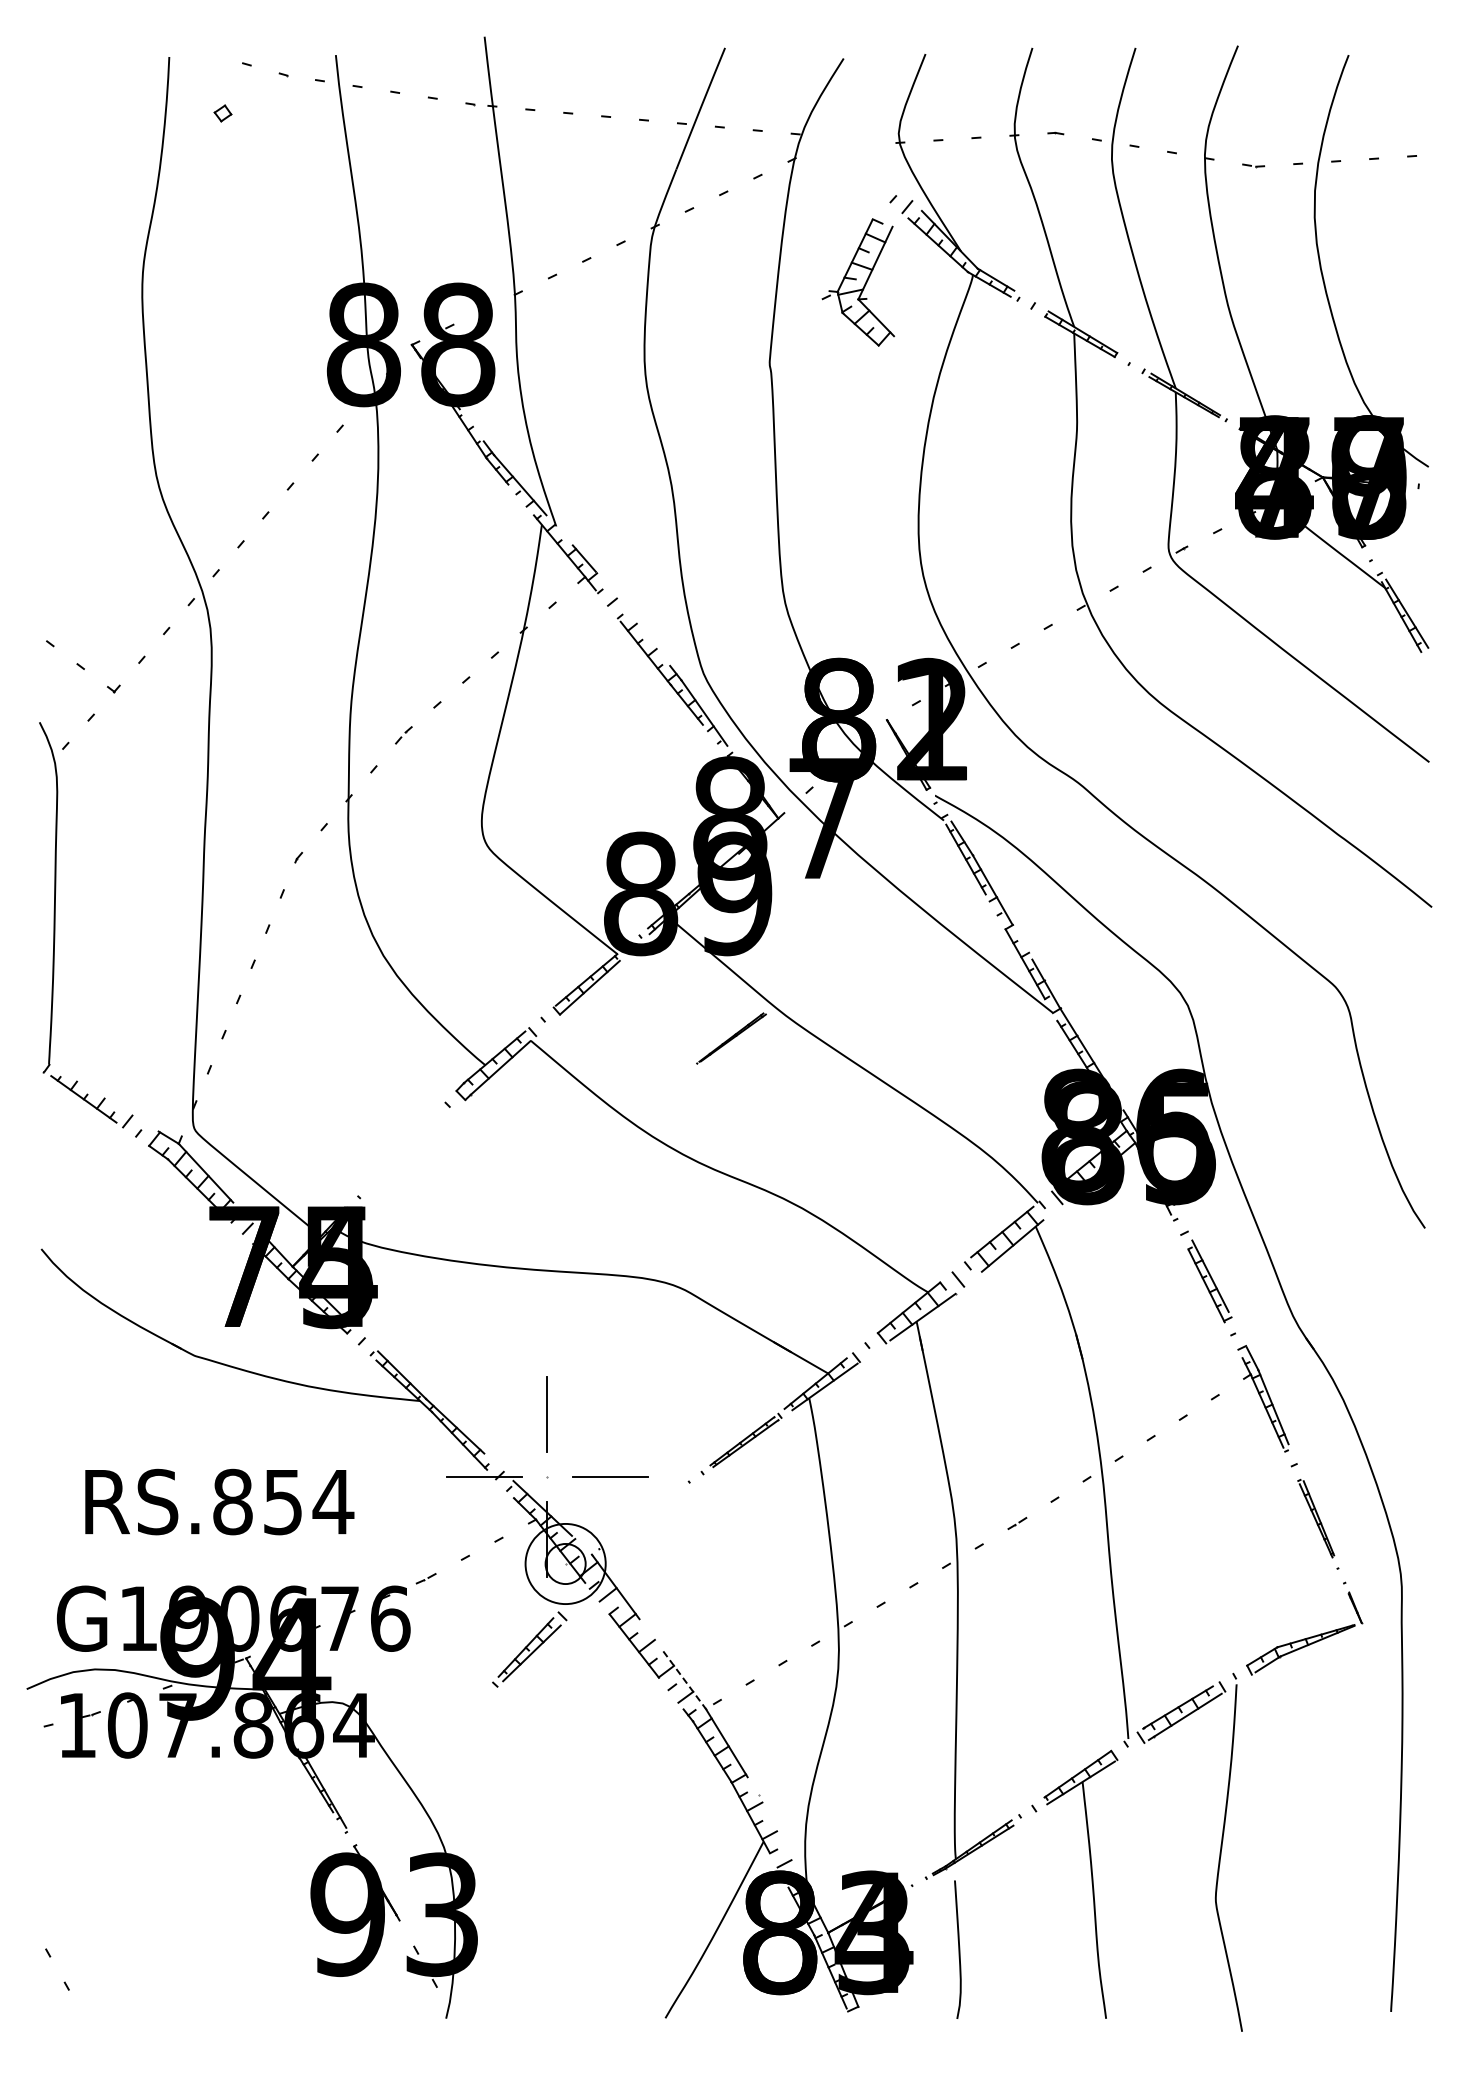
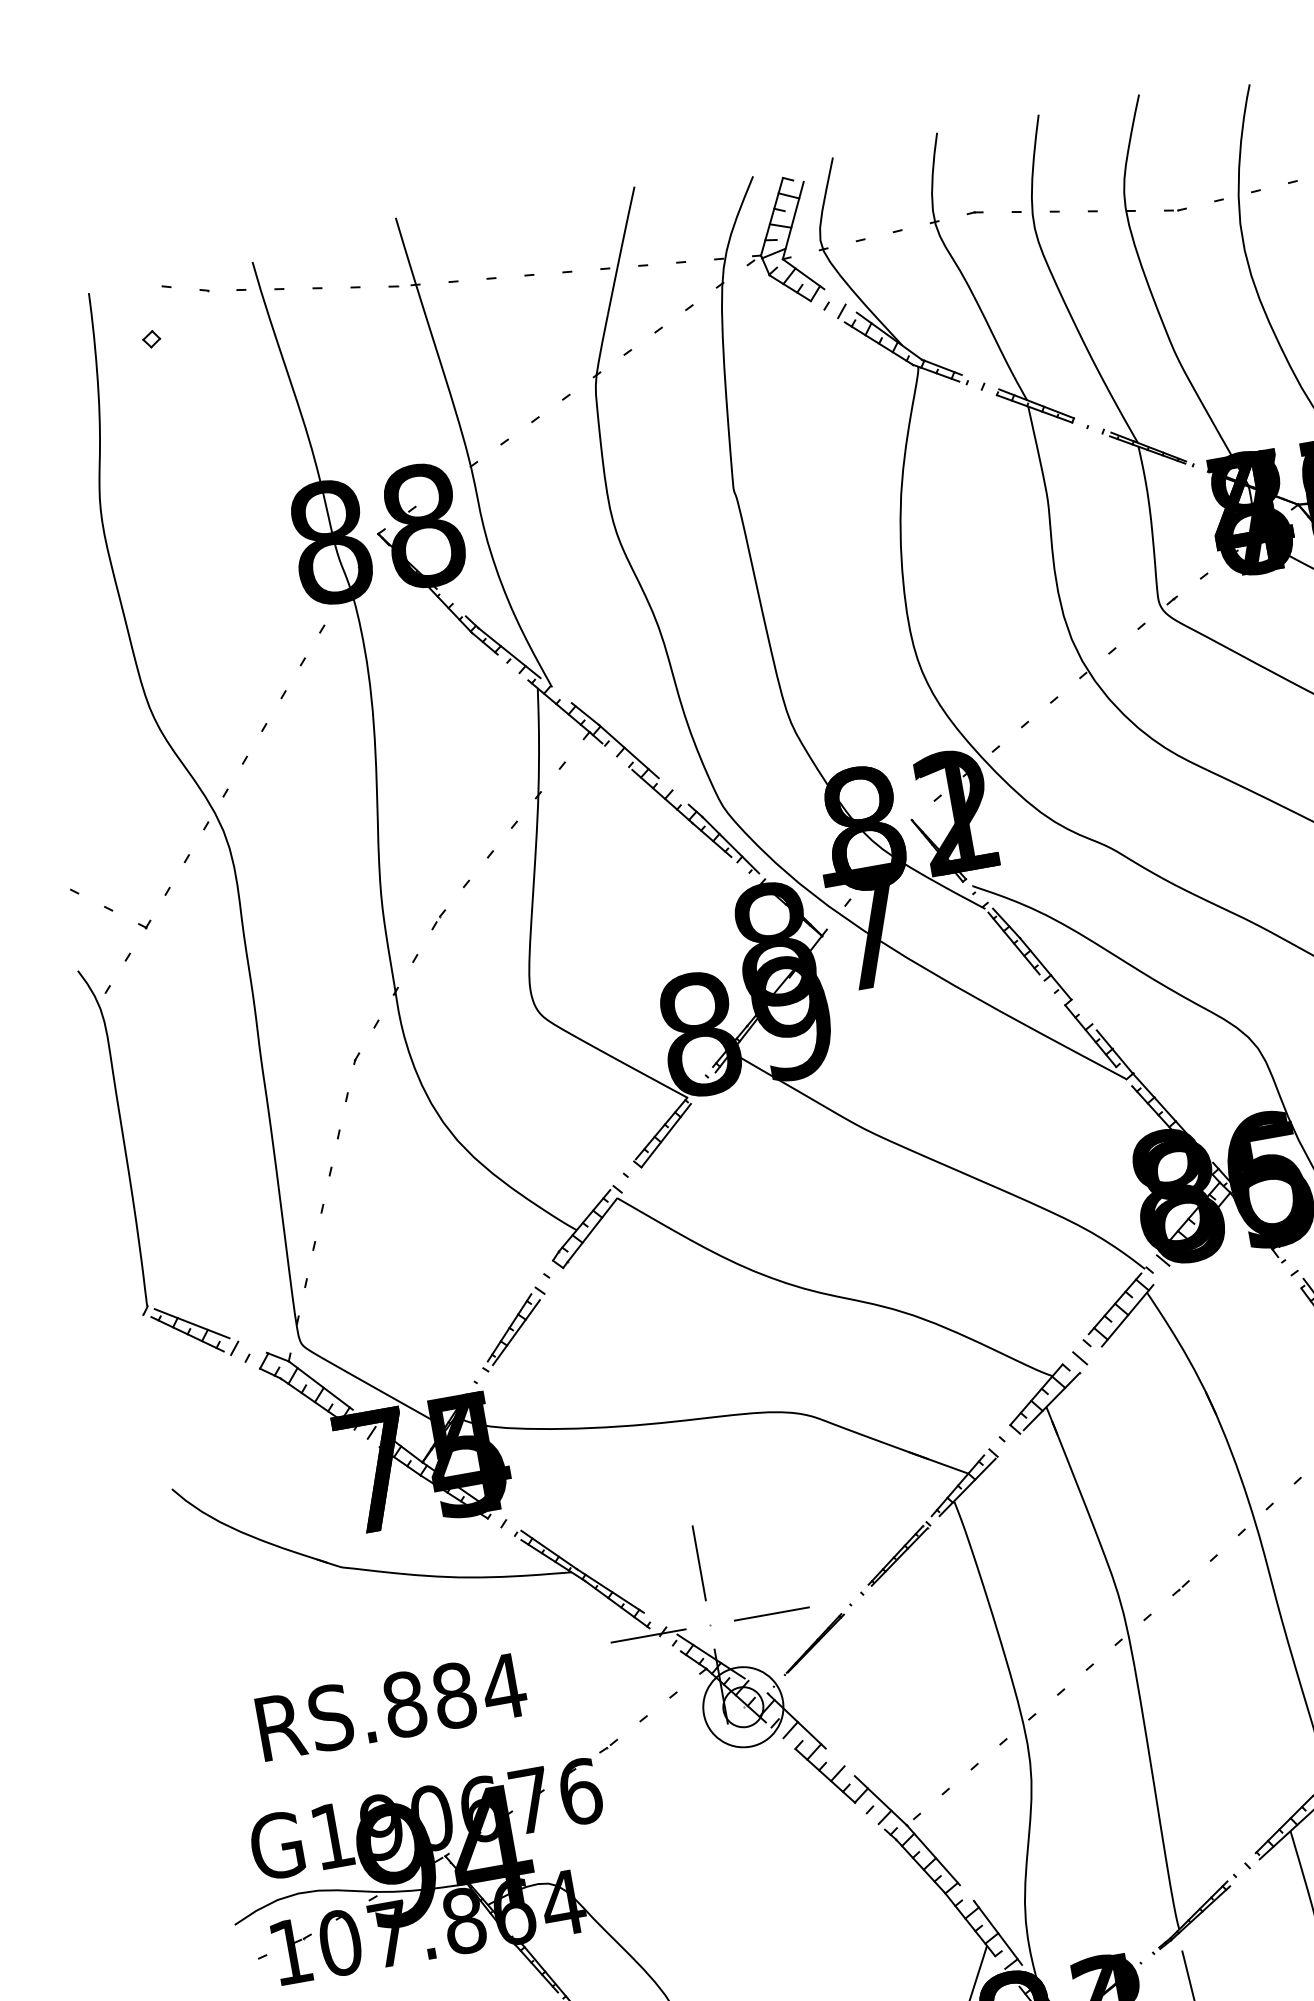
part: (858, 282) -> (779, 242), moved
line: (620, 602) -> (628, 751), added
part: (731, 1038) -> (814, 1644), moved
line: (89, 1089) -> (191, 1323), added
text: (283, 1501) -> (454, 1695), RS.854 -> RS.884
part: (529, 1649) -> (513, 1329), moved
line: (684, 1680) -> (880, 1801), dashed -> solid
line: (776, 1830) -> (997, 1932), added

